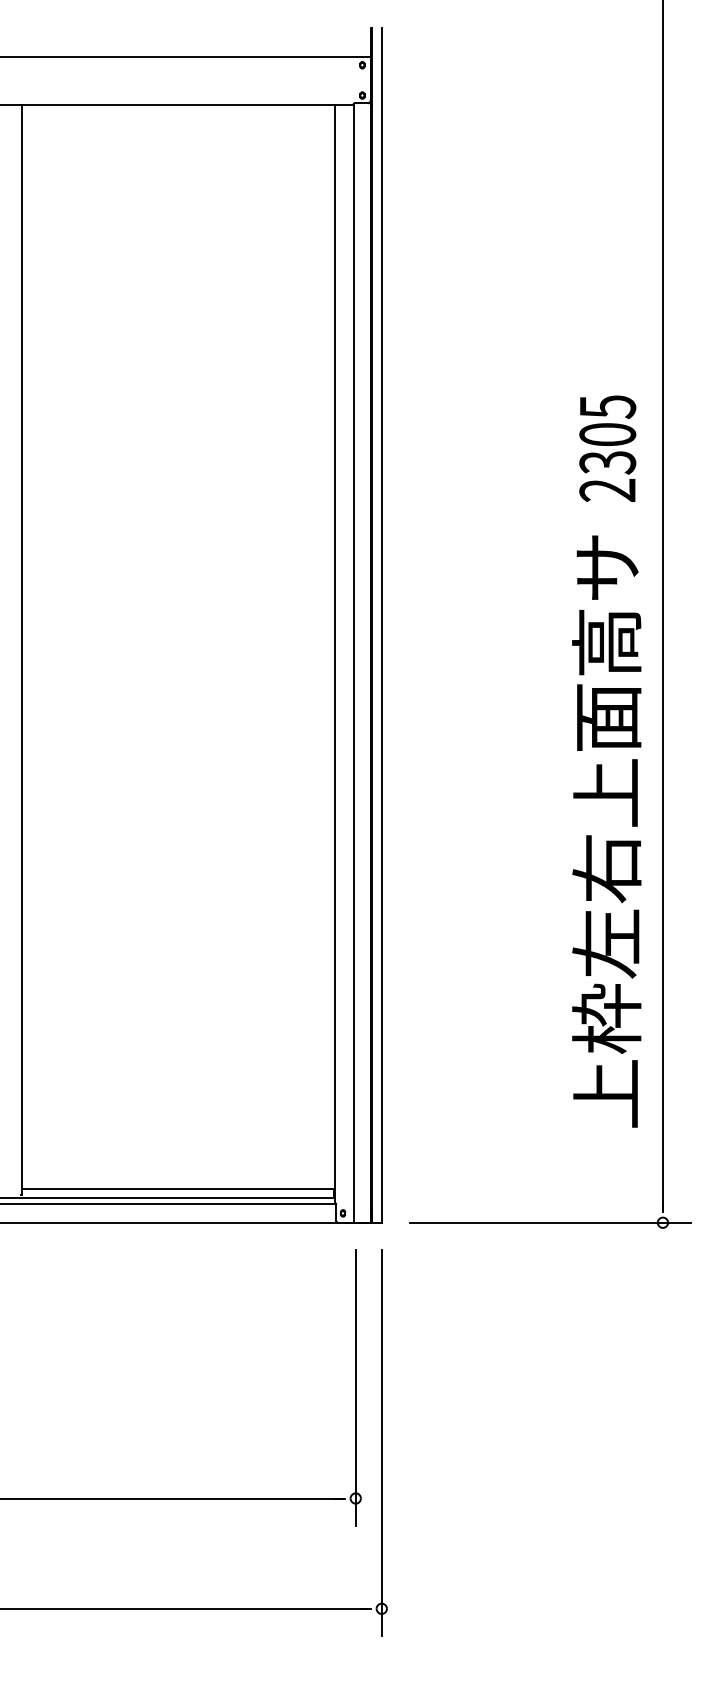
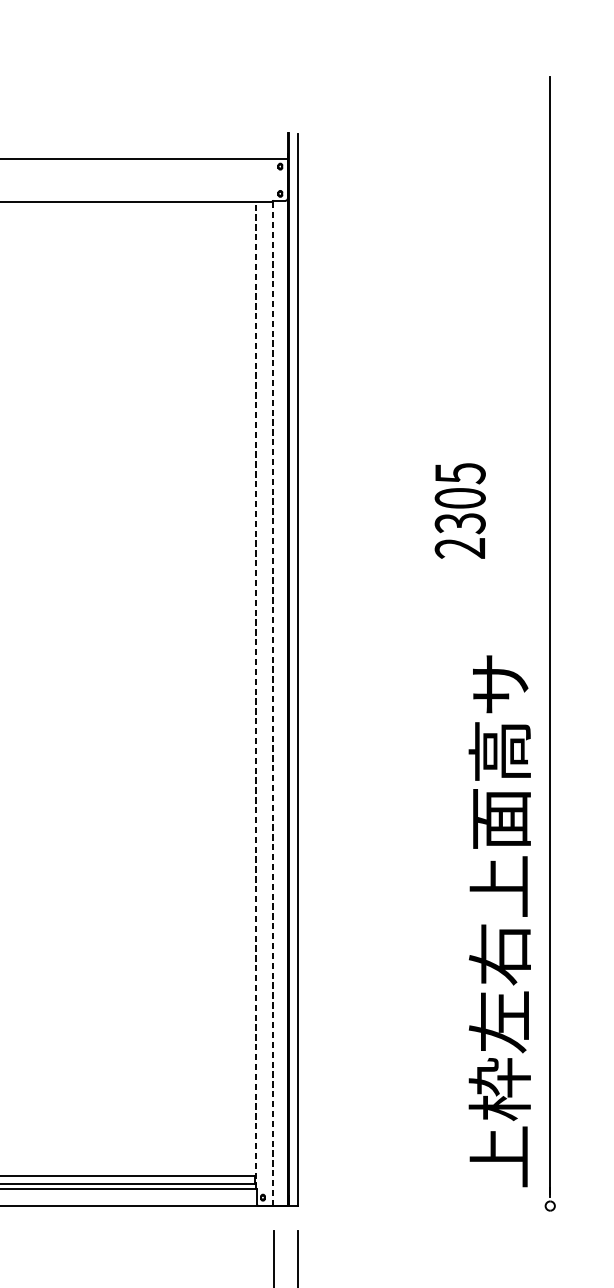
text: (607, 448) -> (460, 510), moved
line: (334, 653) -> (255, 694), solid -> dashed
line: (354, 663) -> (273, 703), solid -> dashed
text: (606, 831) -> (499, 921), moved
line: (549, 1222) -> (448, 1205), removed

